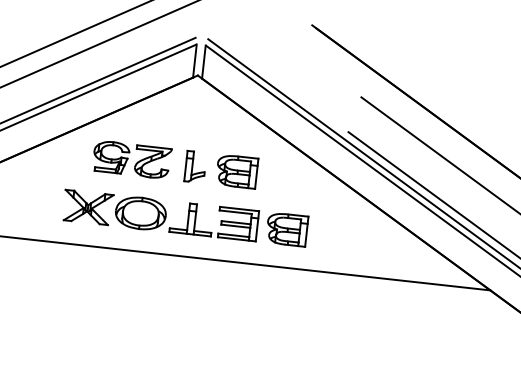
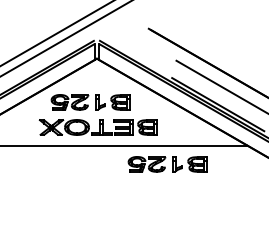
part: (319, 310) -> (167, 164), added

